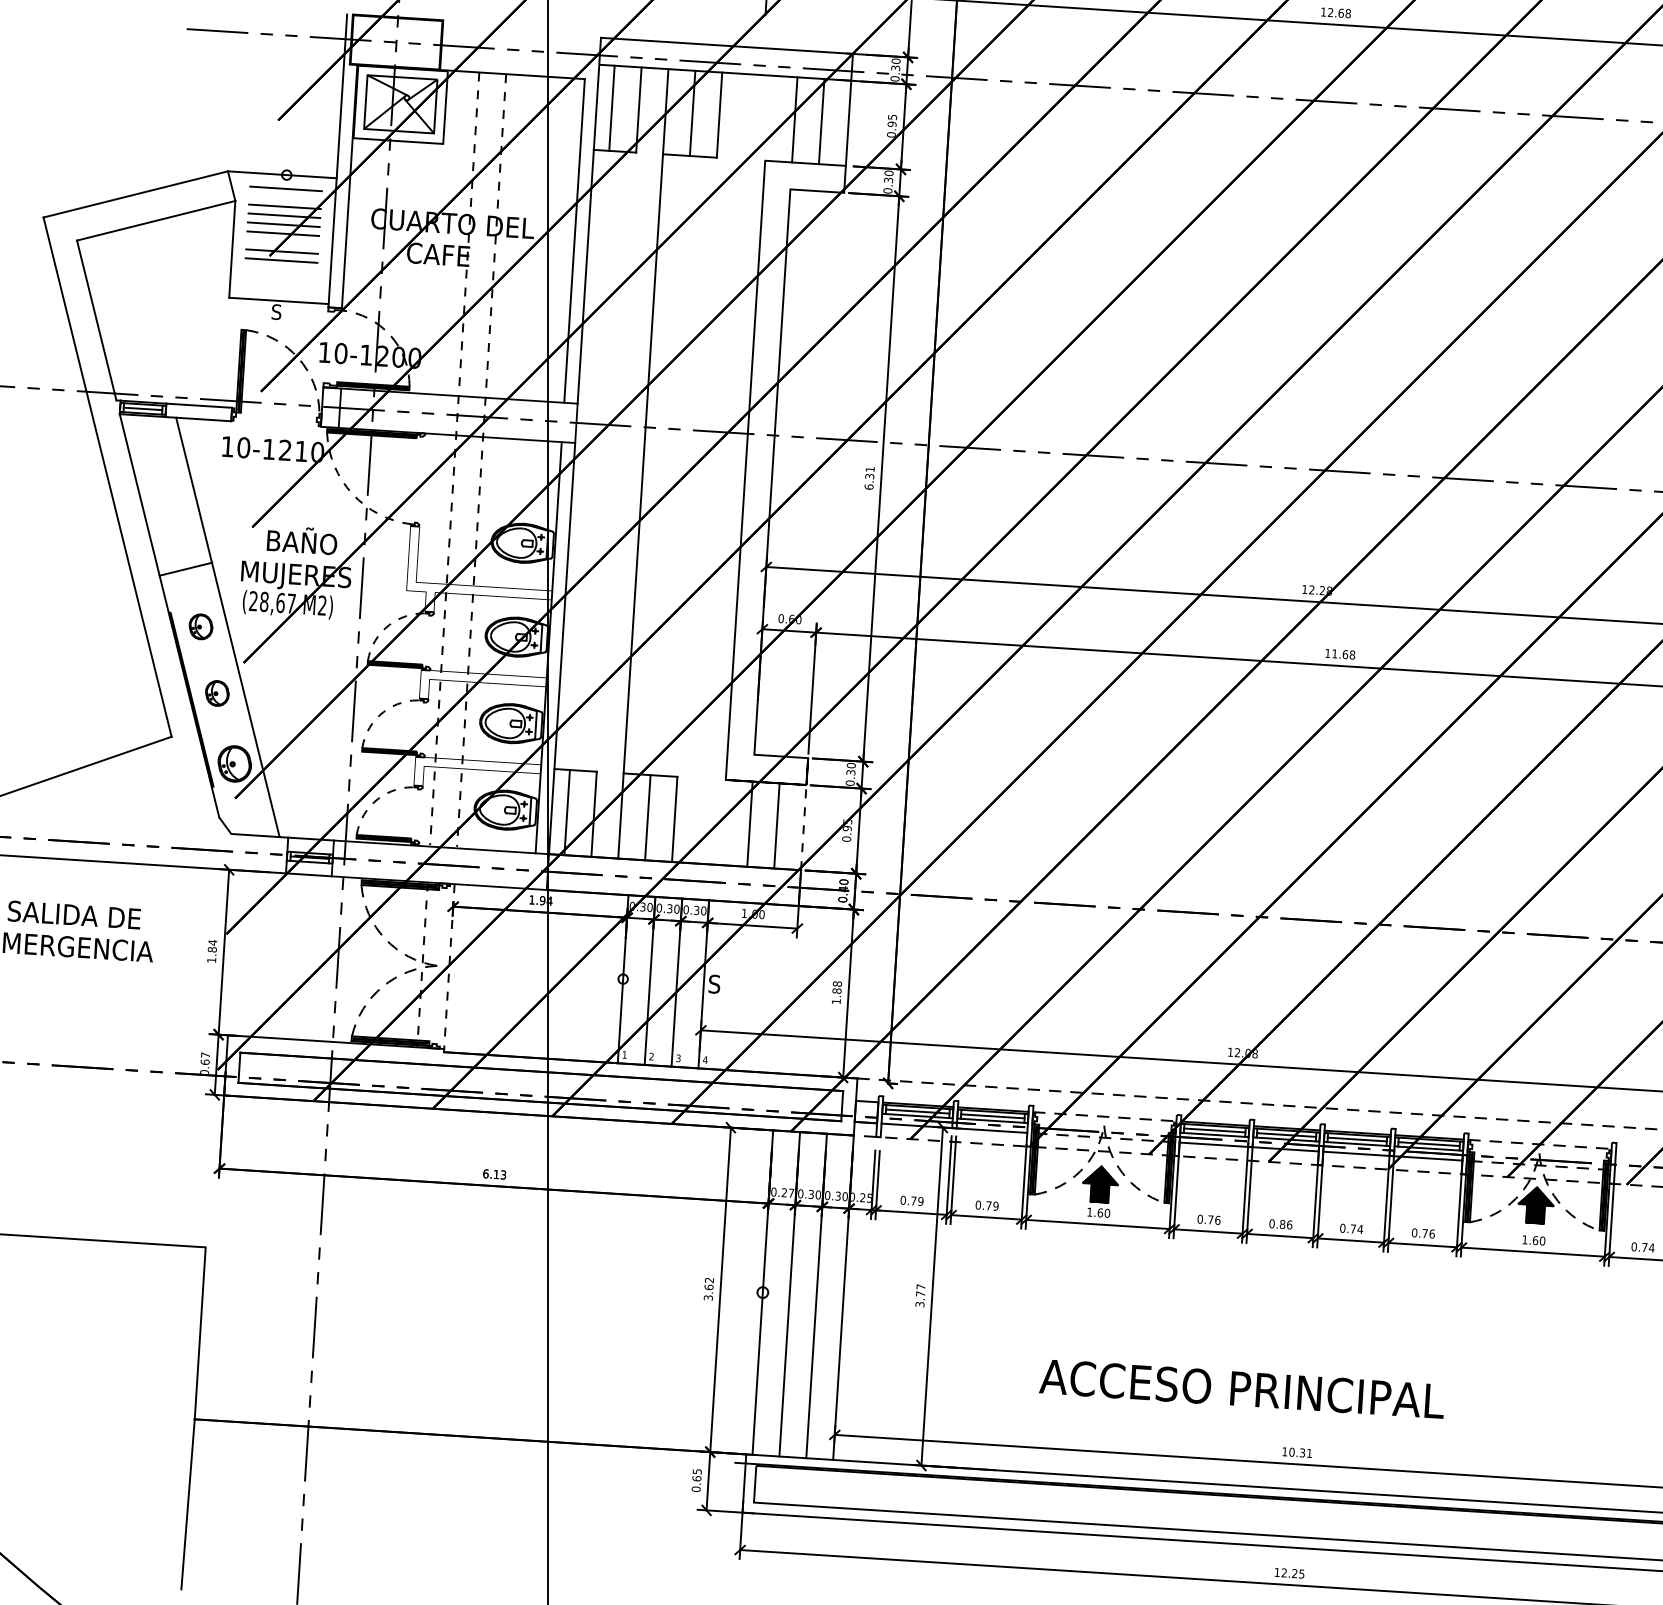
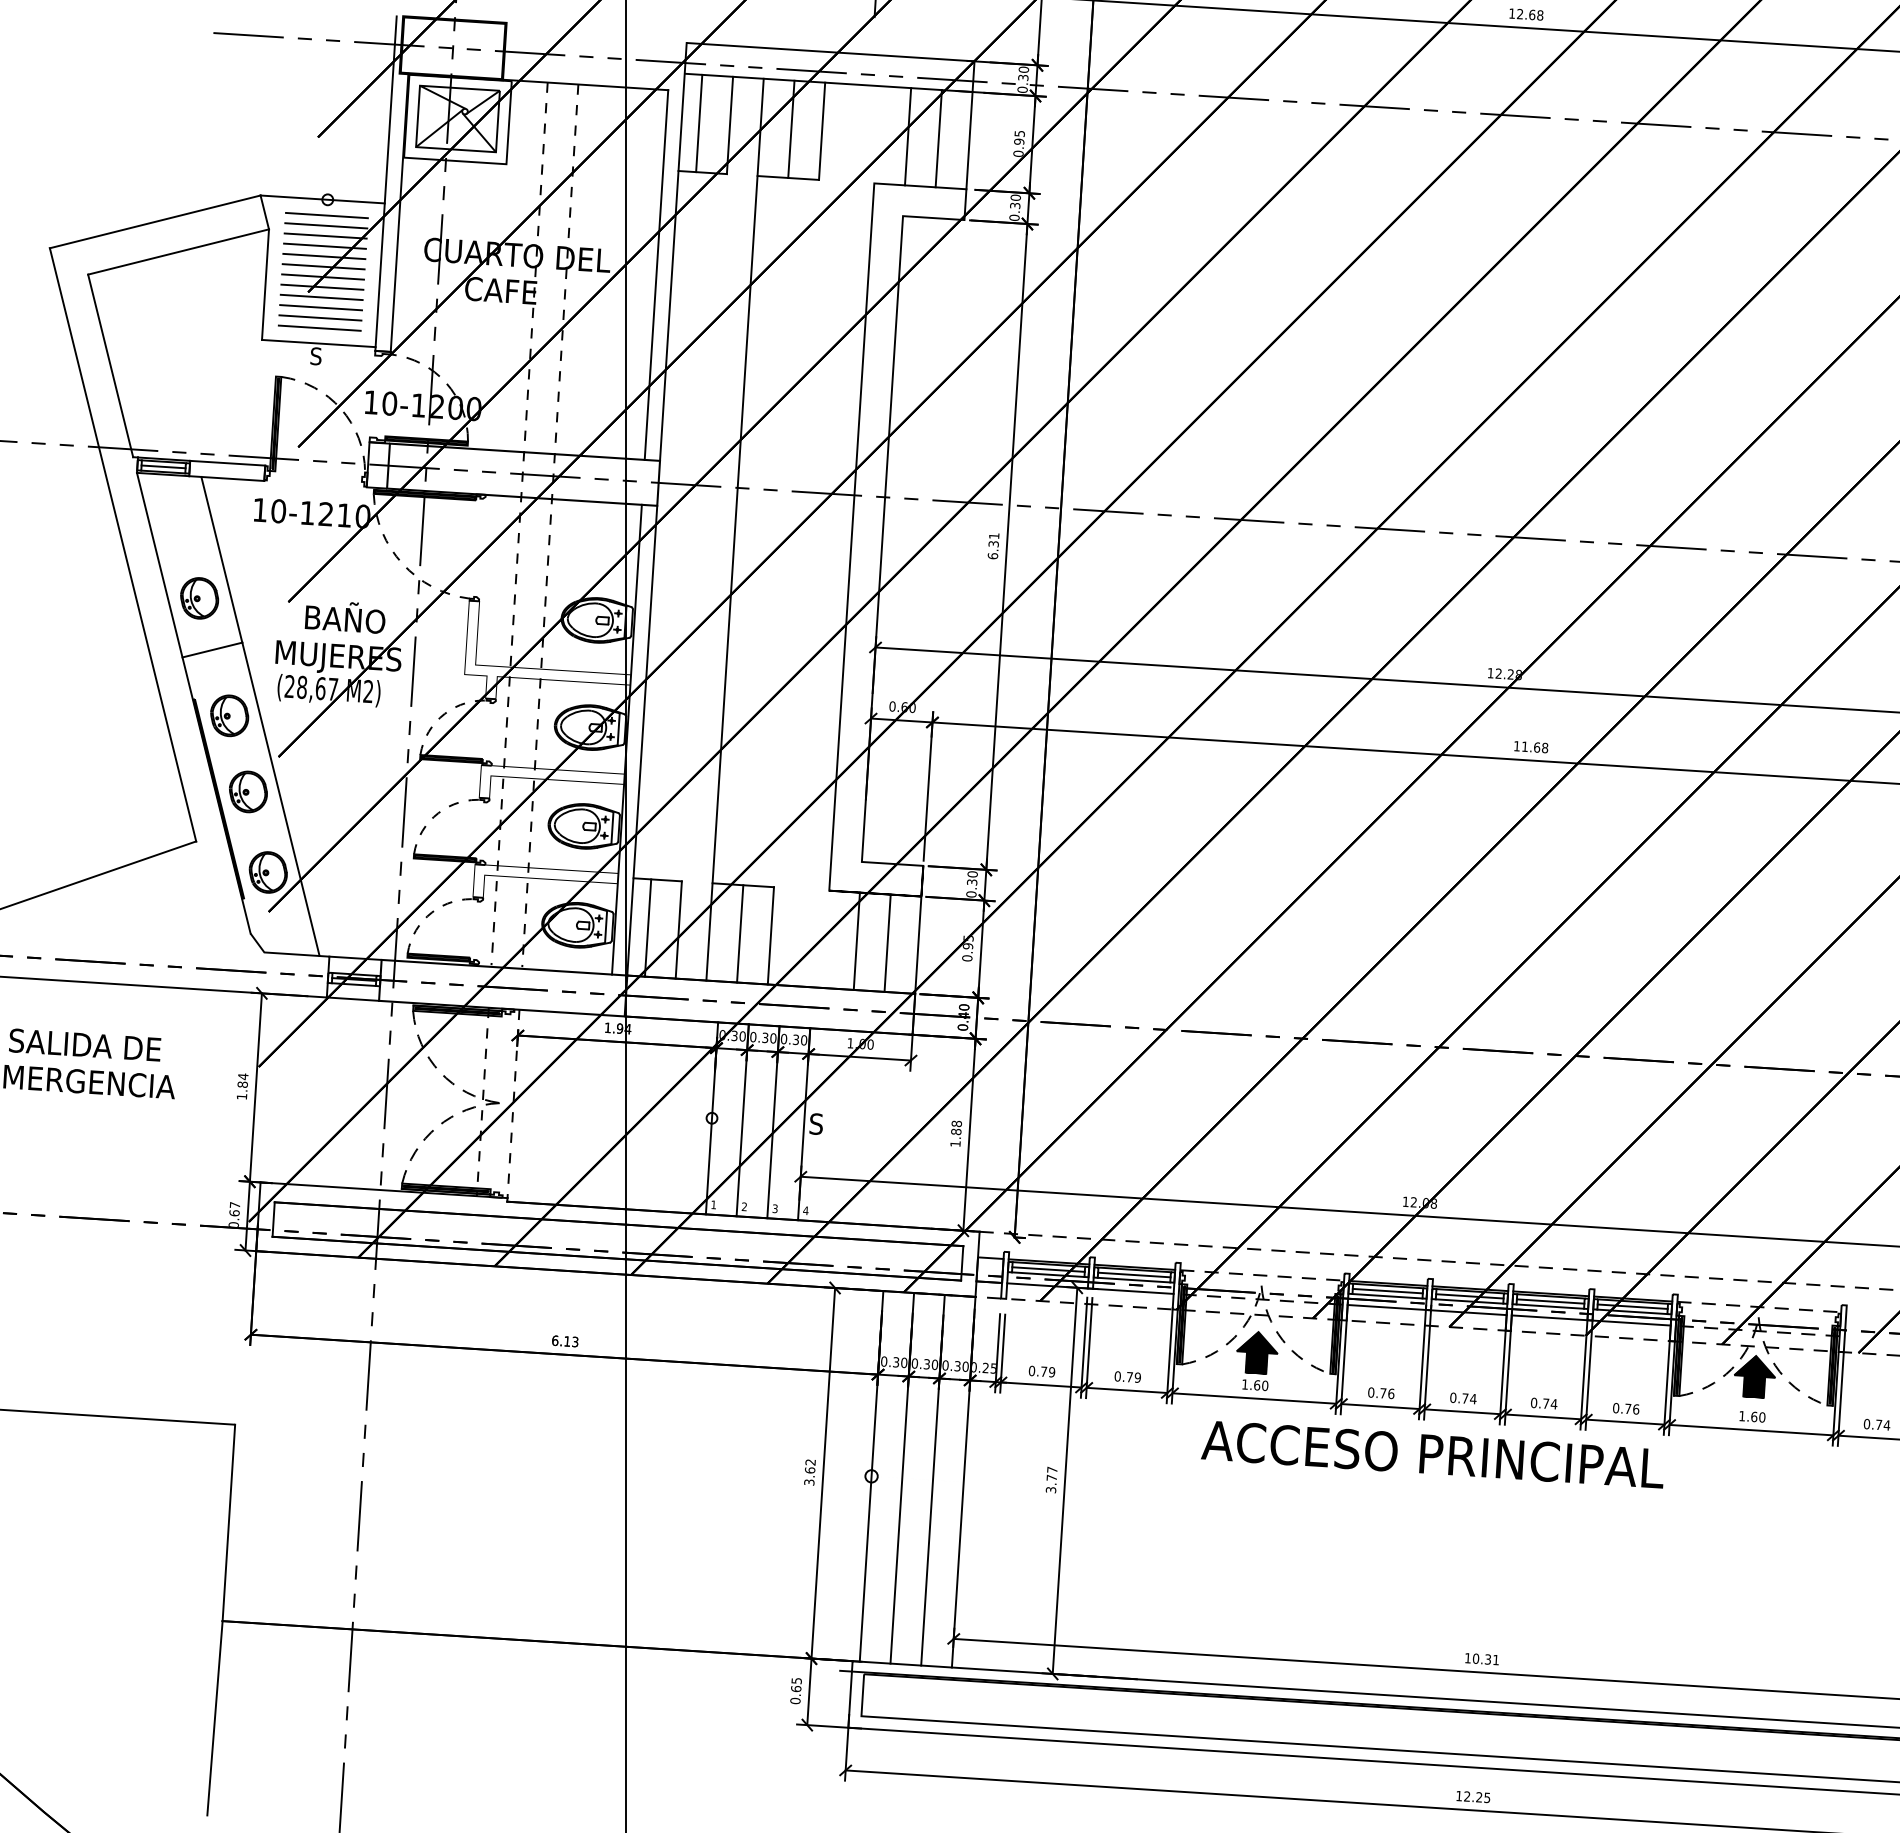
line: (285, 197) -> (326, 225), added
line: (282, 242) -> (322, 276), added
line: (281, 269) -> (321, 307), added
line: (280, 278) -> (320, 317), added
line: (279, 286) -> (319, 327), added
part: (174, 524) -> (199, 598), added
part: (200, 626) -> (229, 715), size x1.43
part: (217, 693) -> (248, 791), size x1.43
line: (803, 827) -> (918, 945), dashed -> solid
text: (788, 1192) -> (900, 1362), 0.27 -> 0.30
text: (1286, 1224) -> (1469, 1398), 0.86 -> 0.74
text: (1241, 1389) -> (1432, 1454), moved

